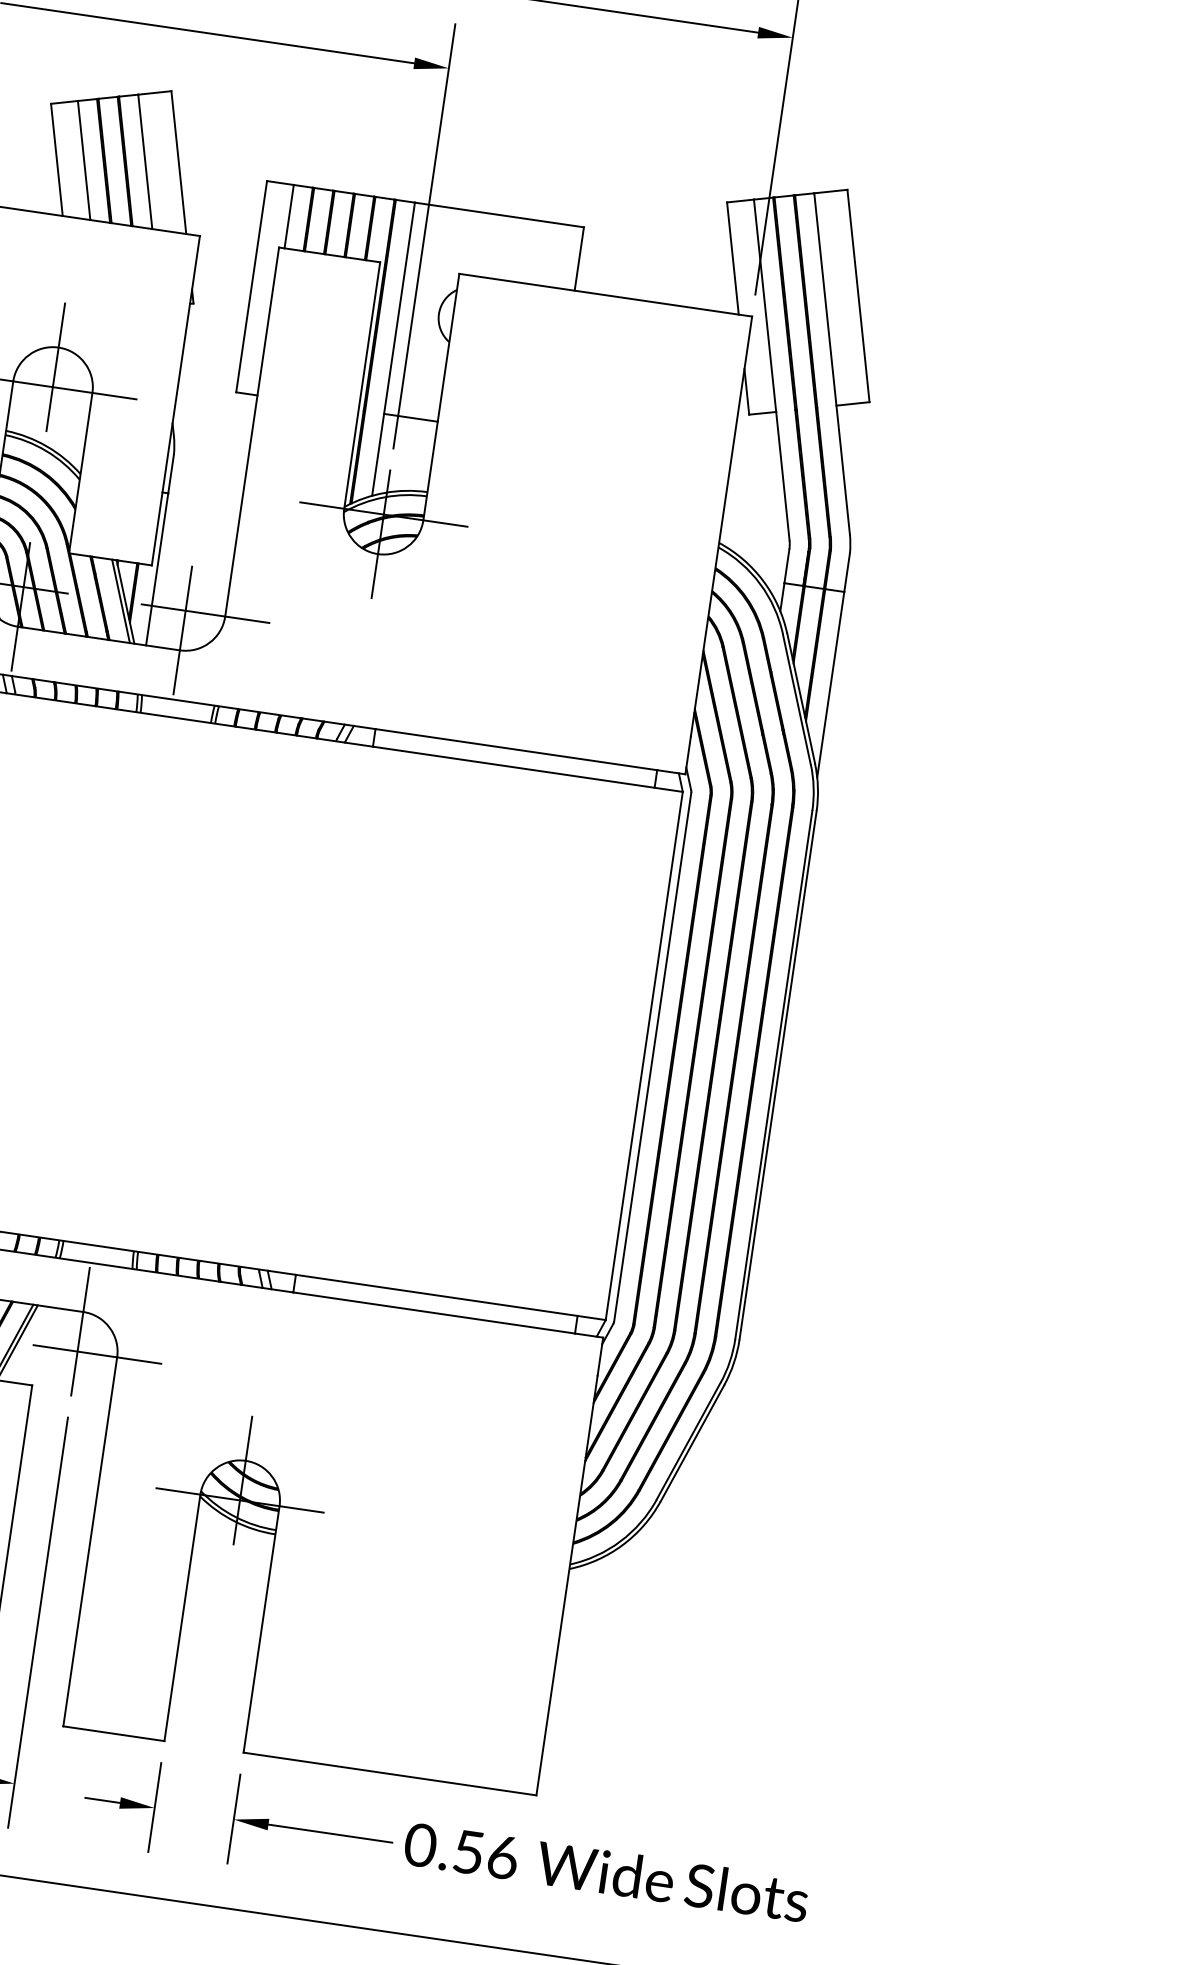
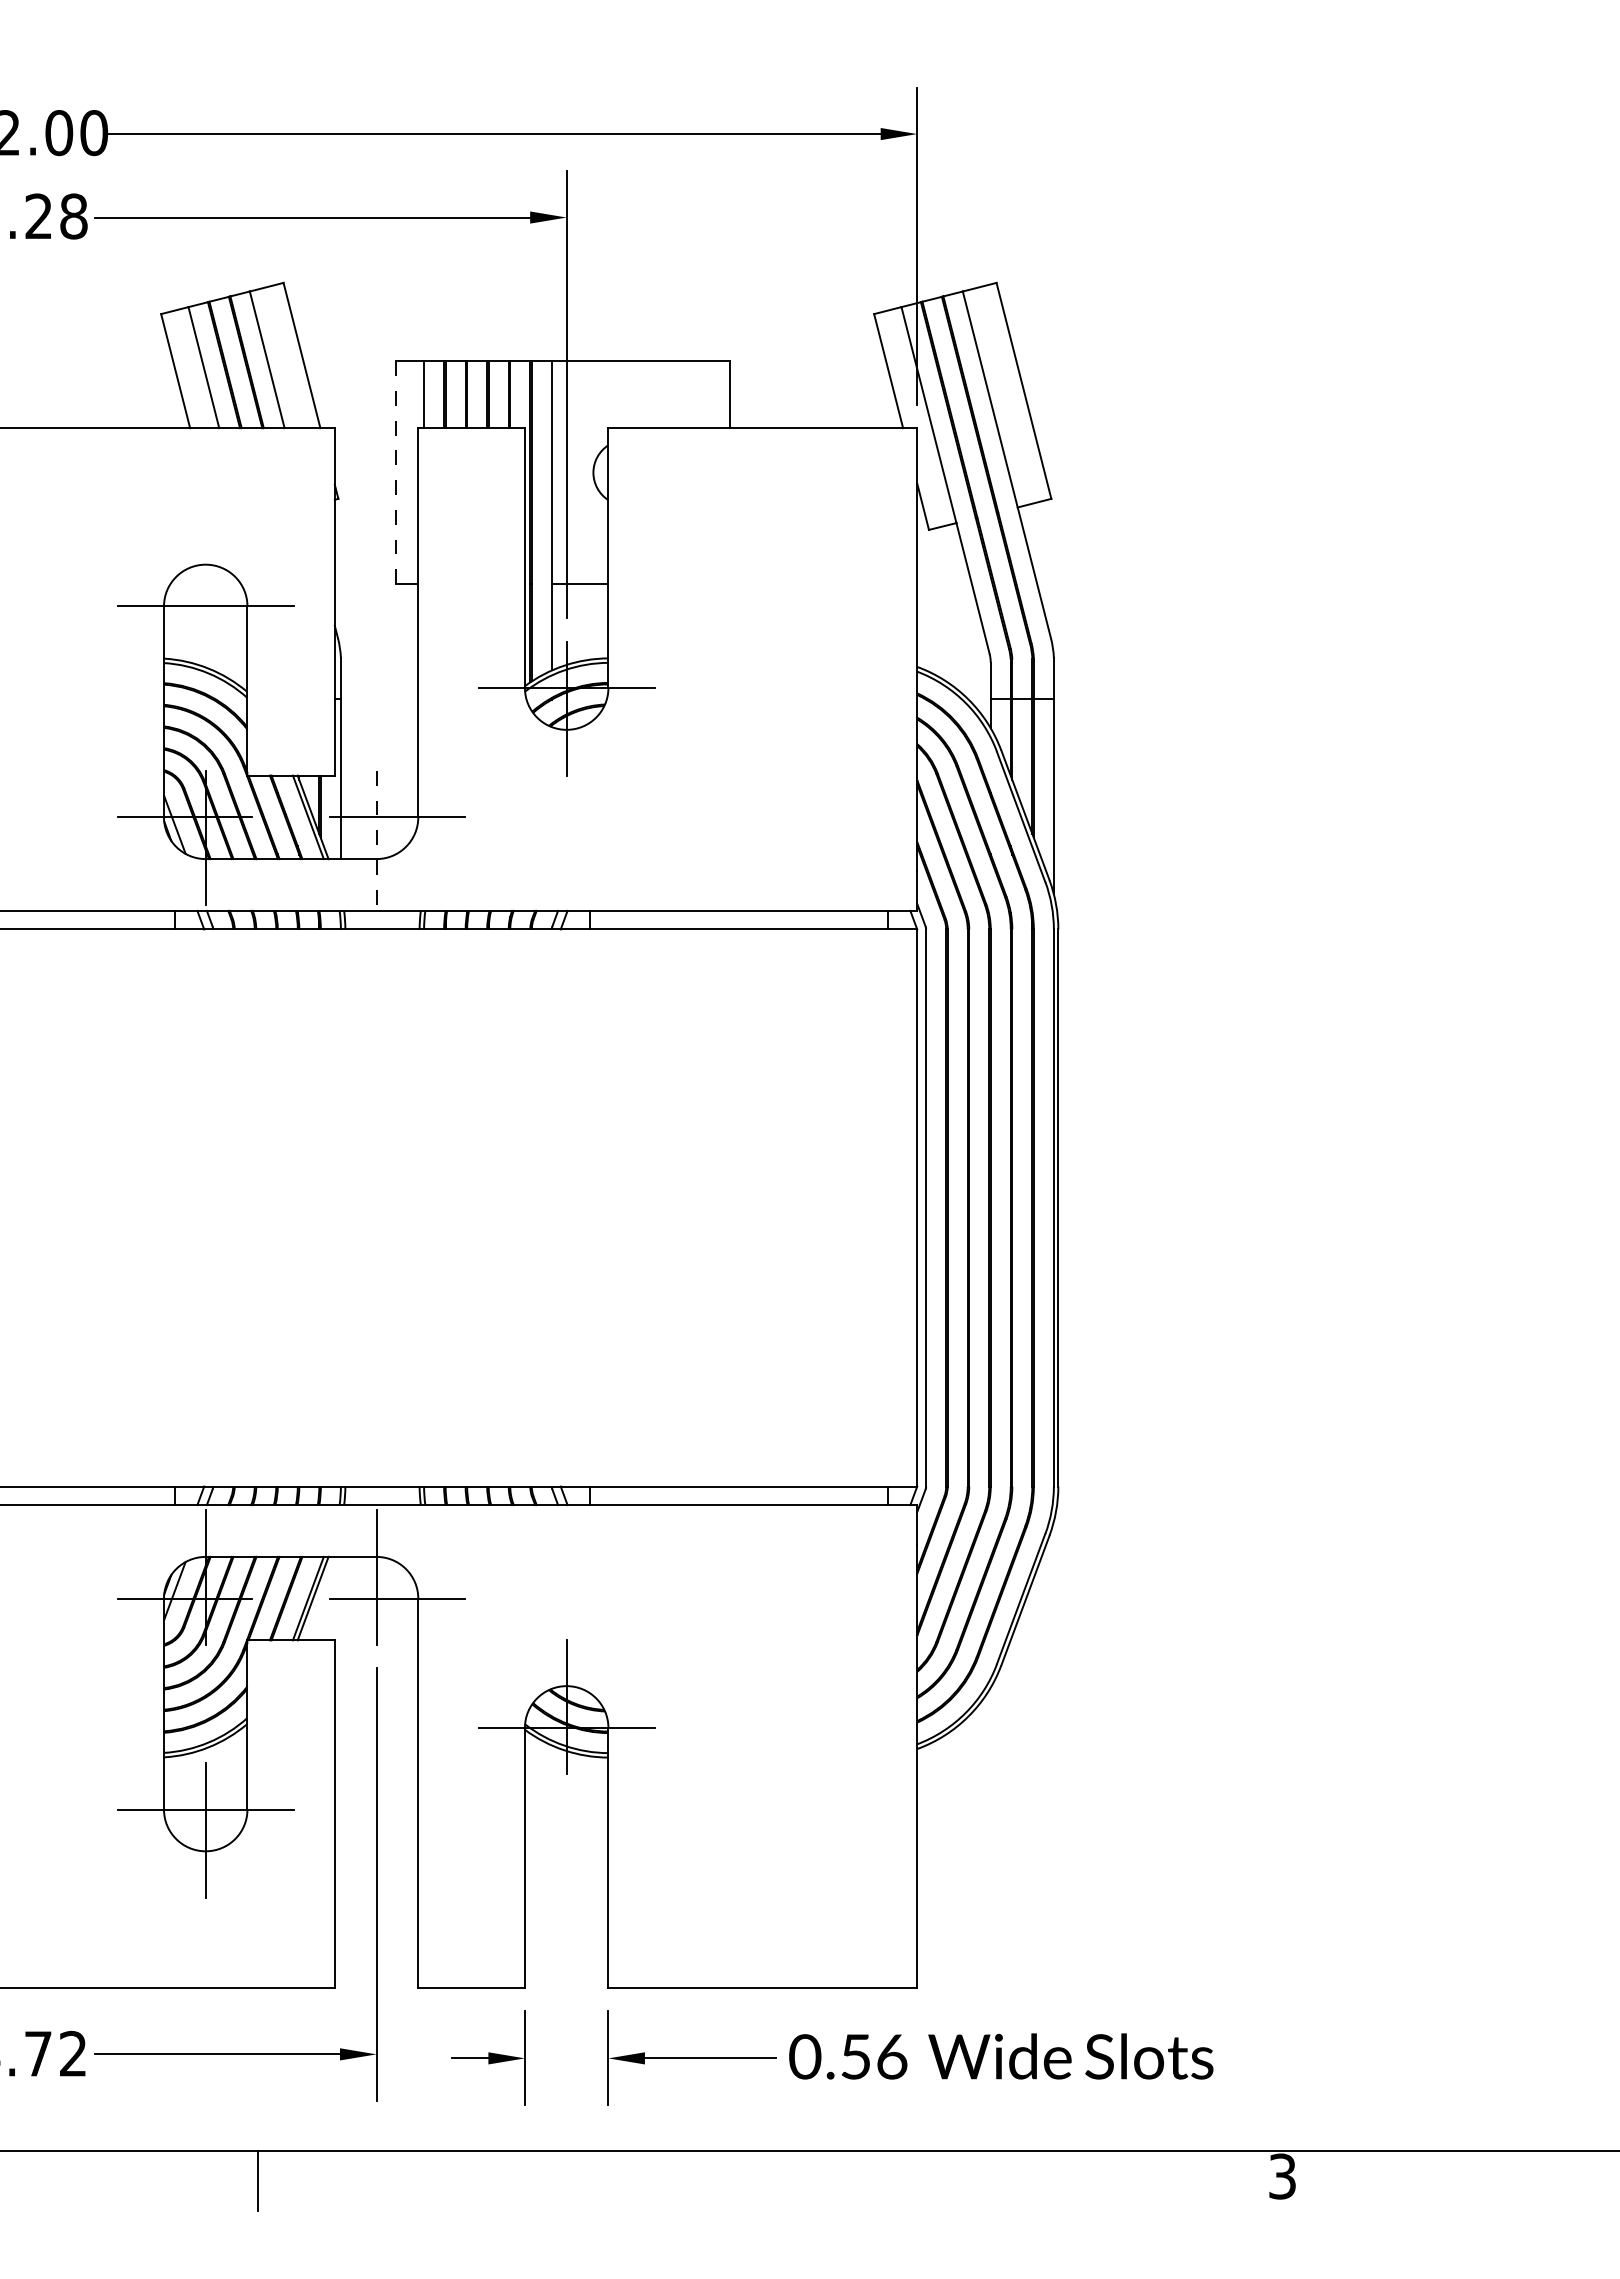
line: (251, 287) -> (395, 473), solid -> dashed
line: (55, 367) -> (205, 585), removed
line: (182, 630) -> (376, 838), solid -> dashed

